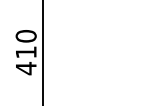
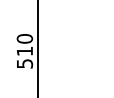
text: (26, 68) -> (25, 63), 410 -> 510

